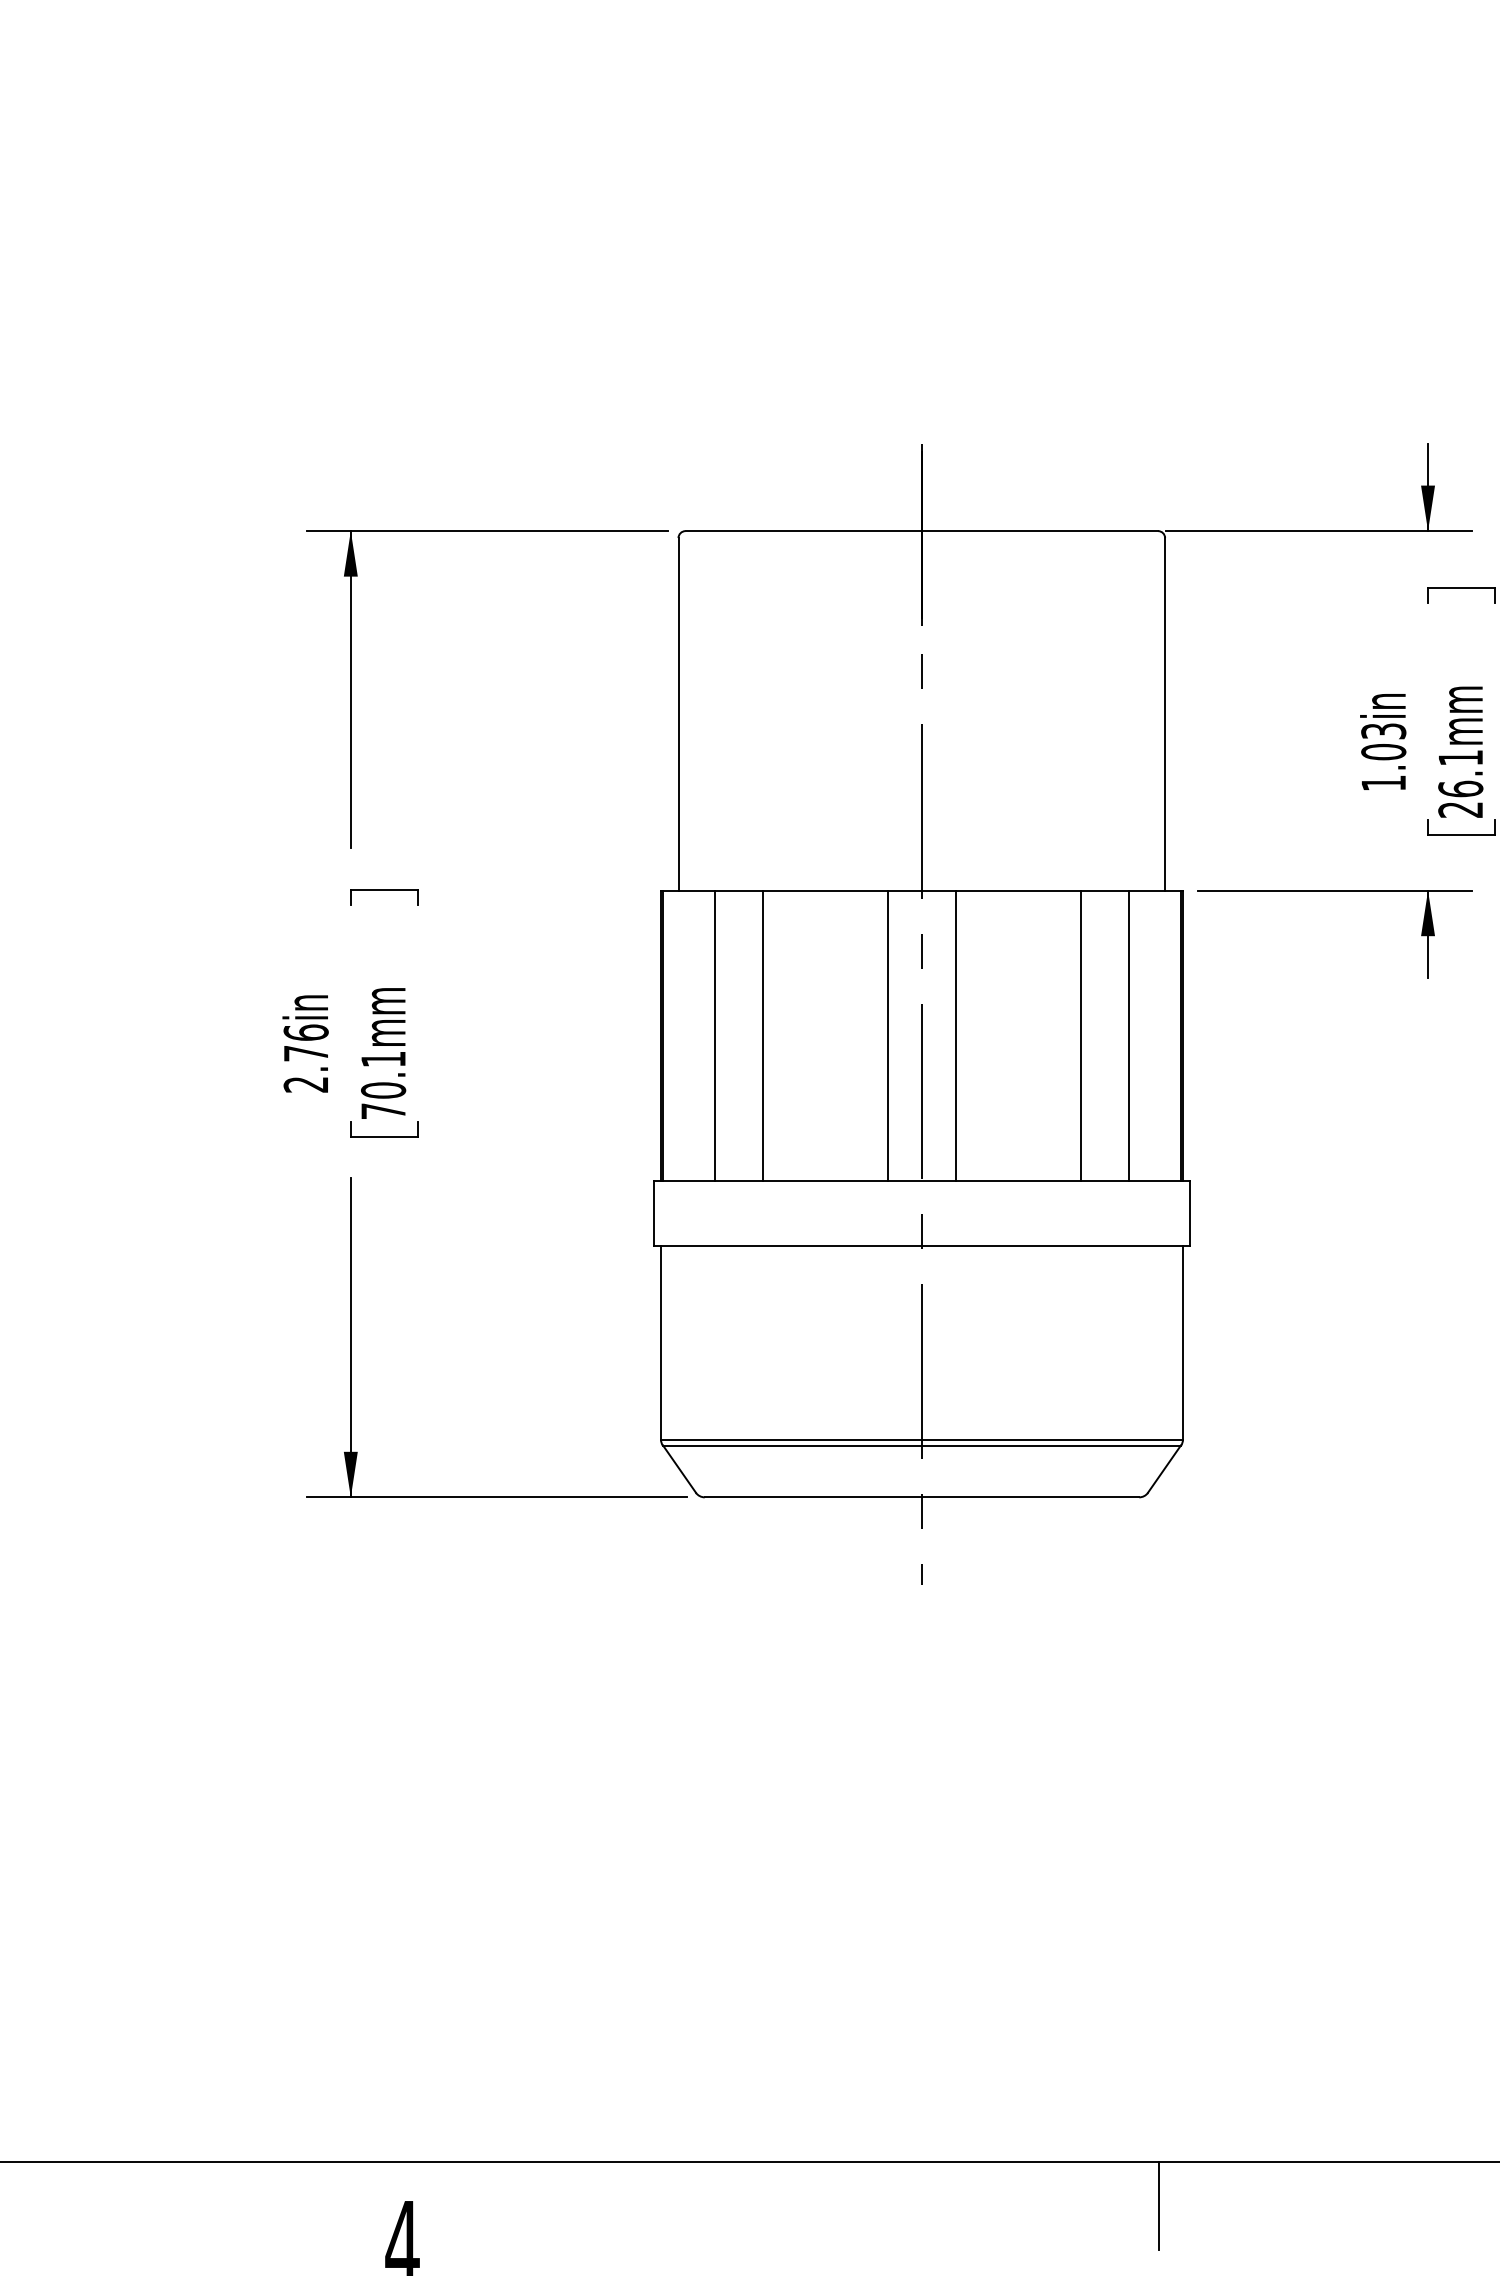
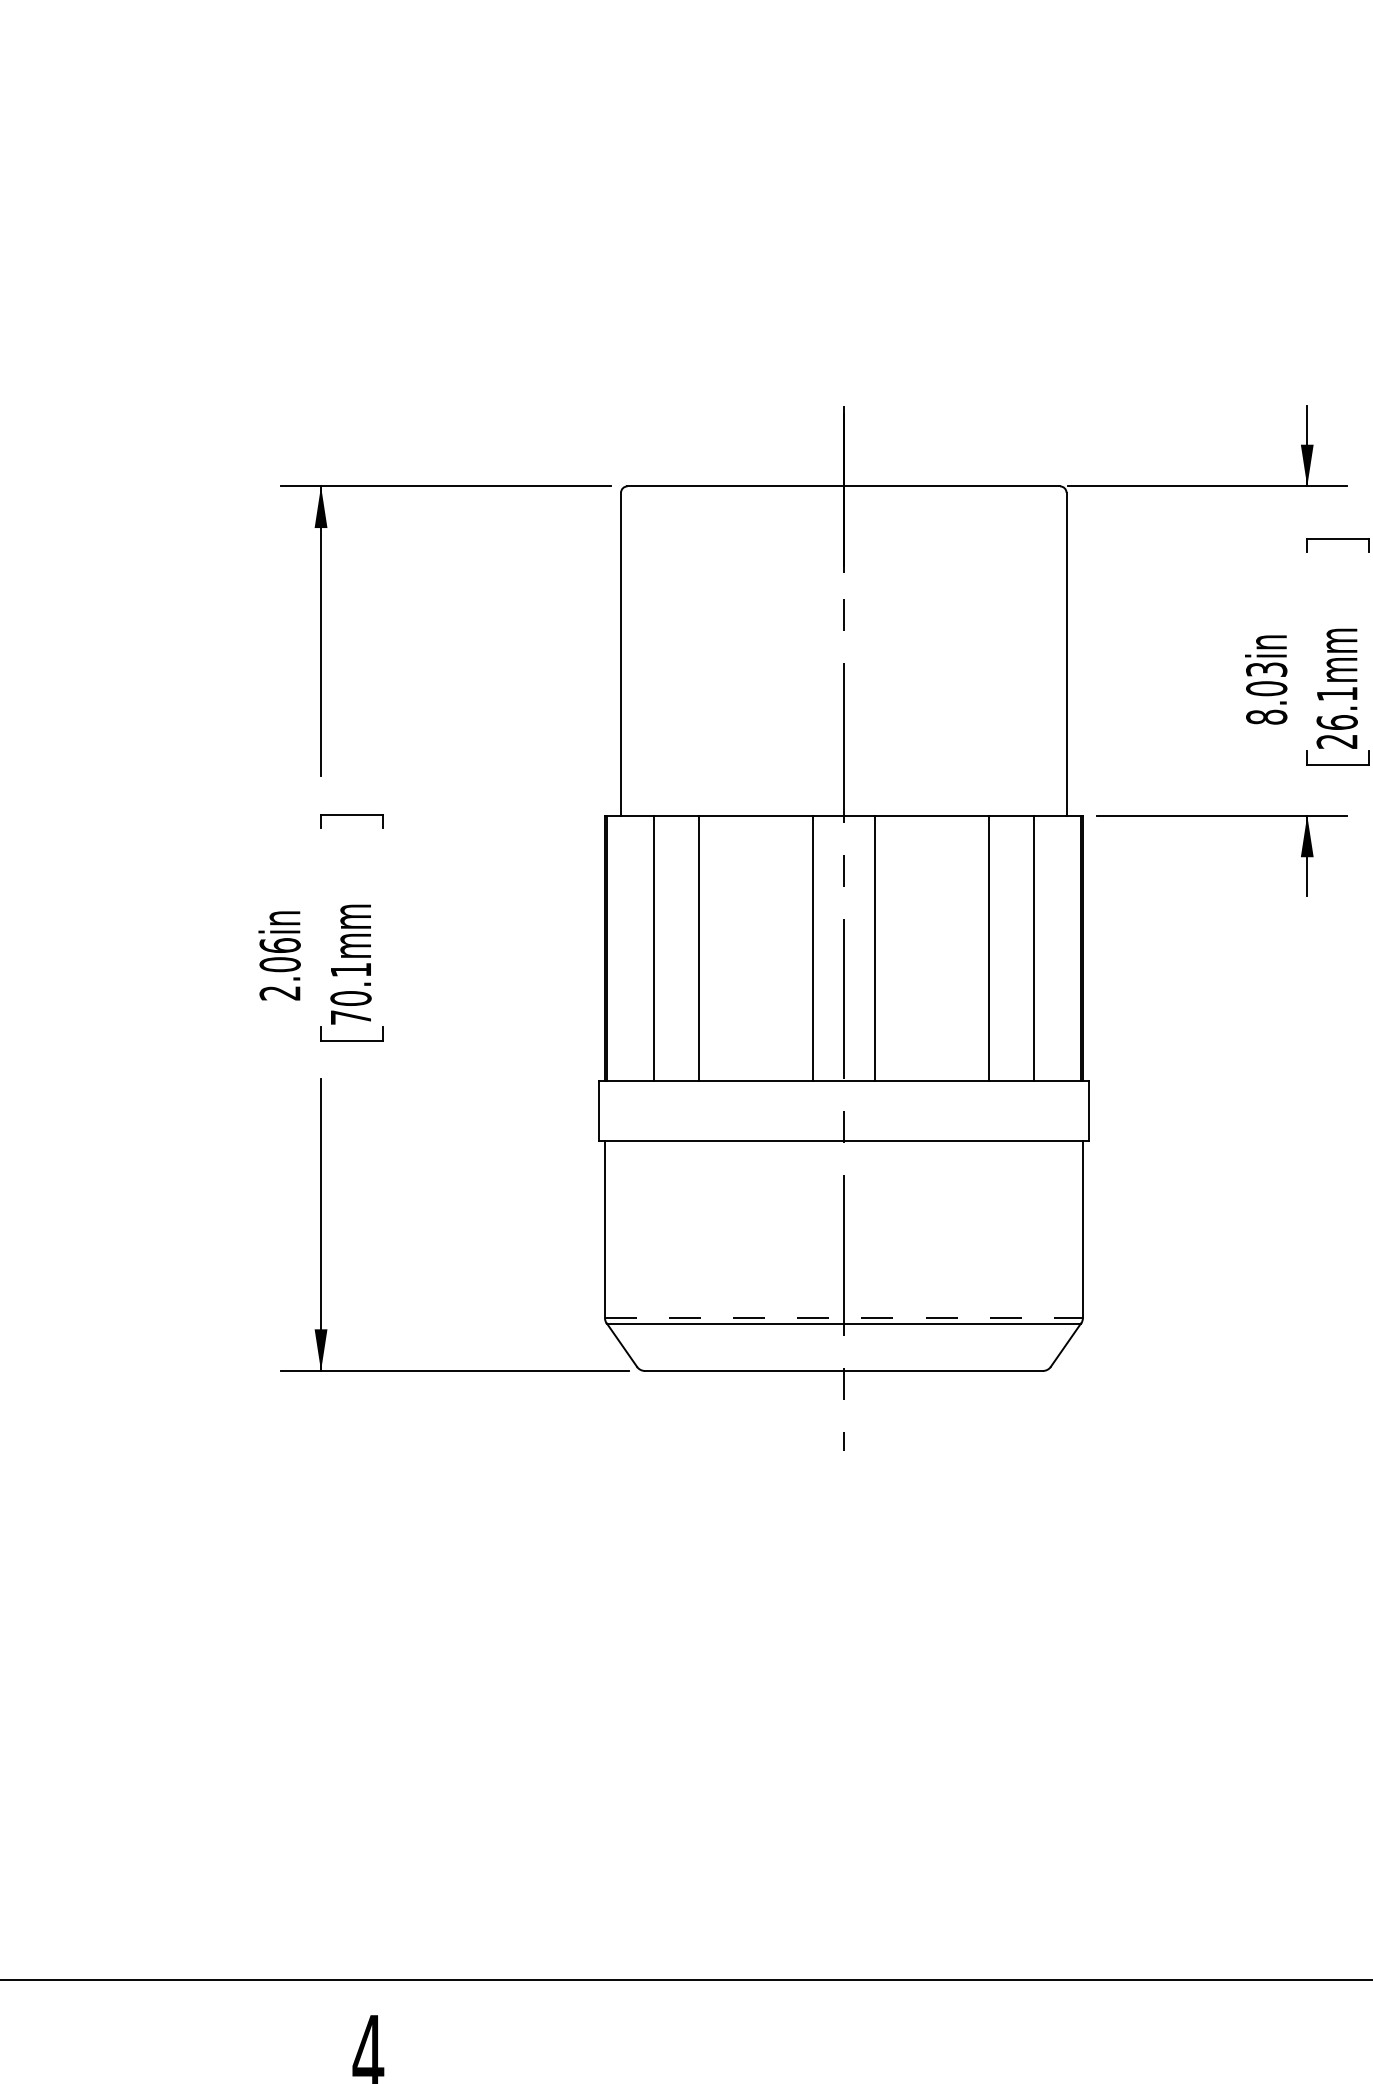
text: (1383, 783) -> (1266, 717), 1.03in -> 8.03in
text: (305, 1053) -> (279, 964), 2.76in -> 2.06in
line: (921, 1439) -> (843, 1318), solid -> dashed
line: (1158, 2205) -> (1060, 2019), removed

